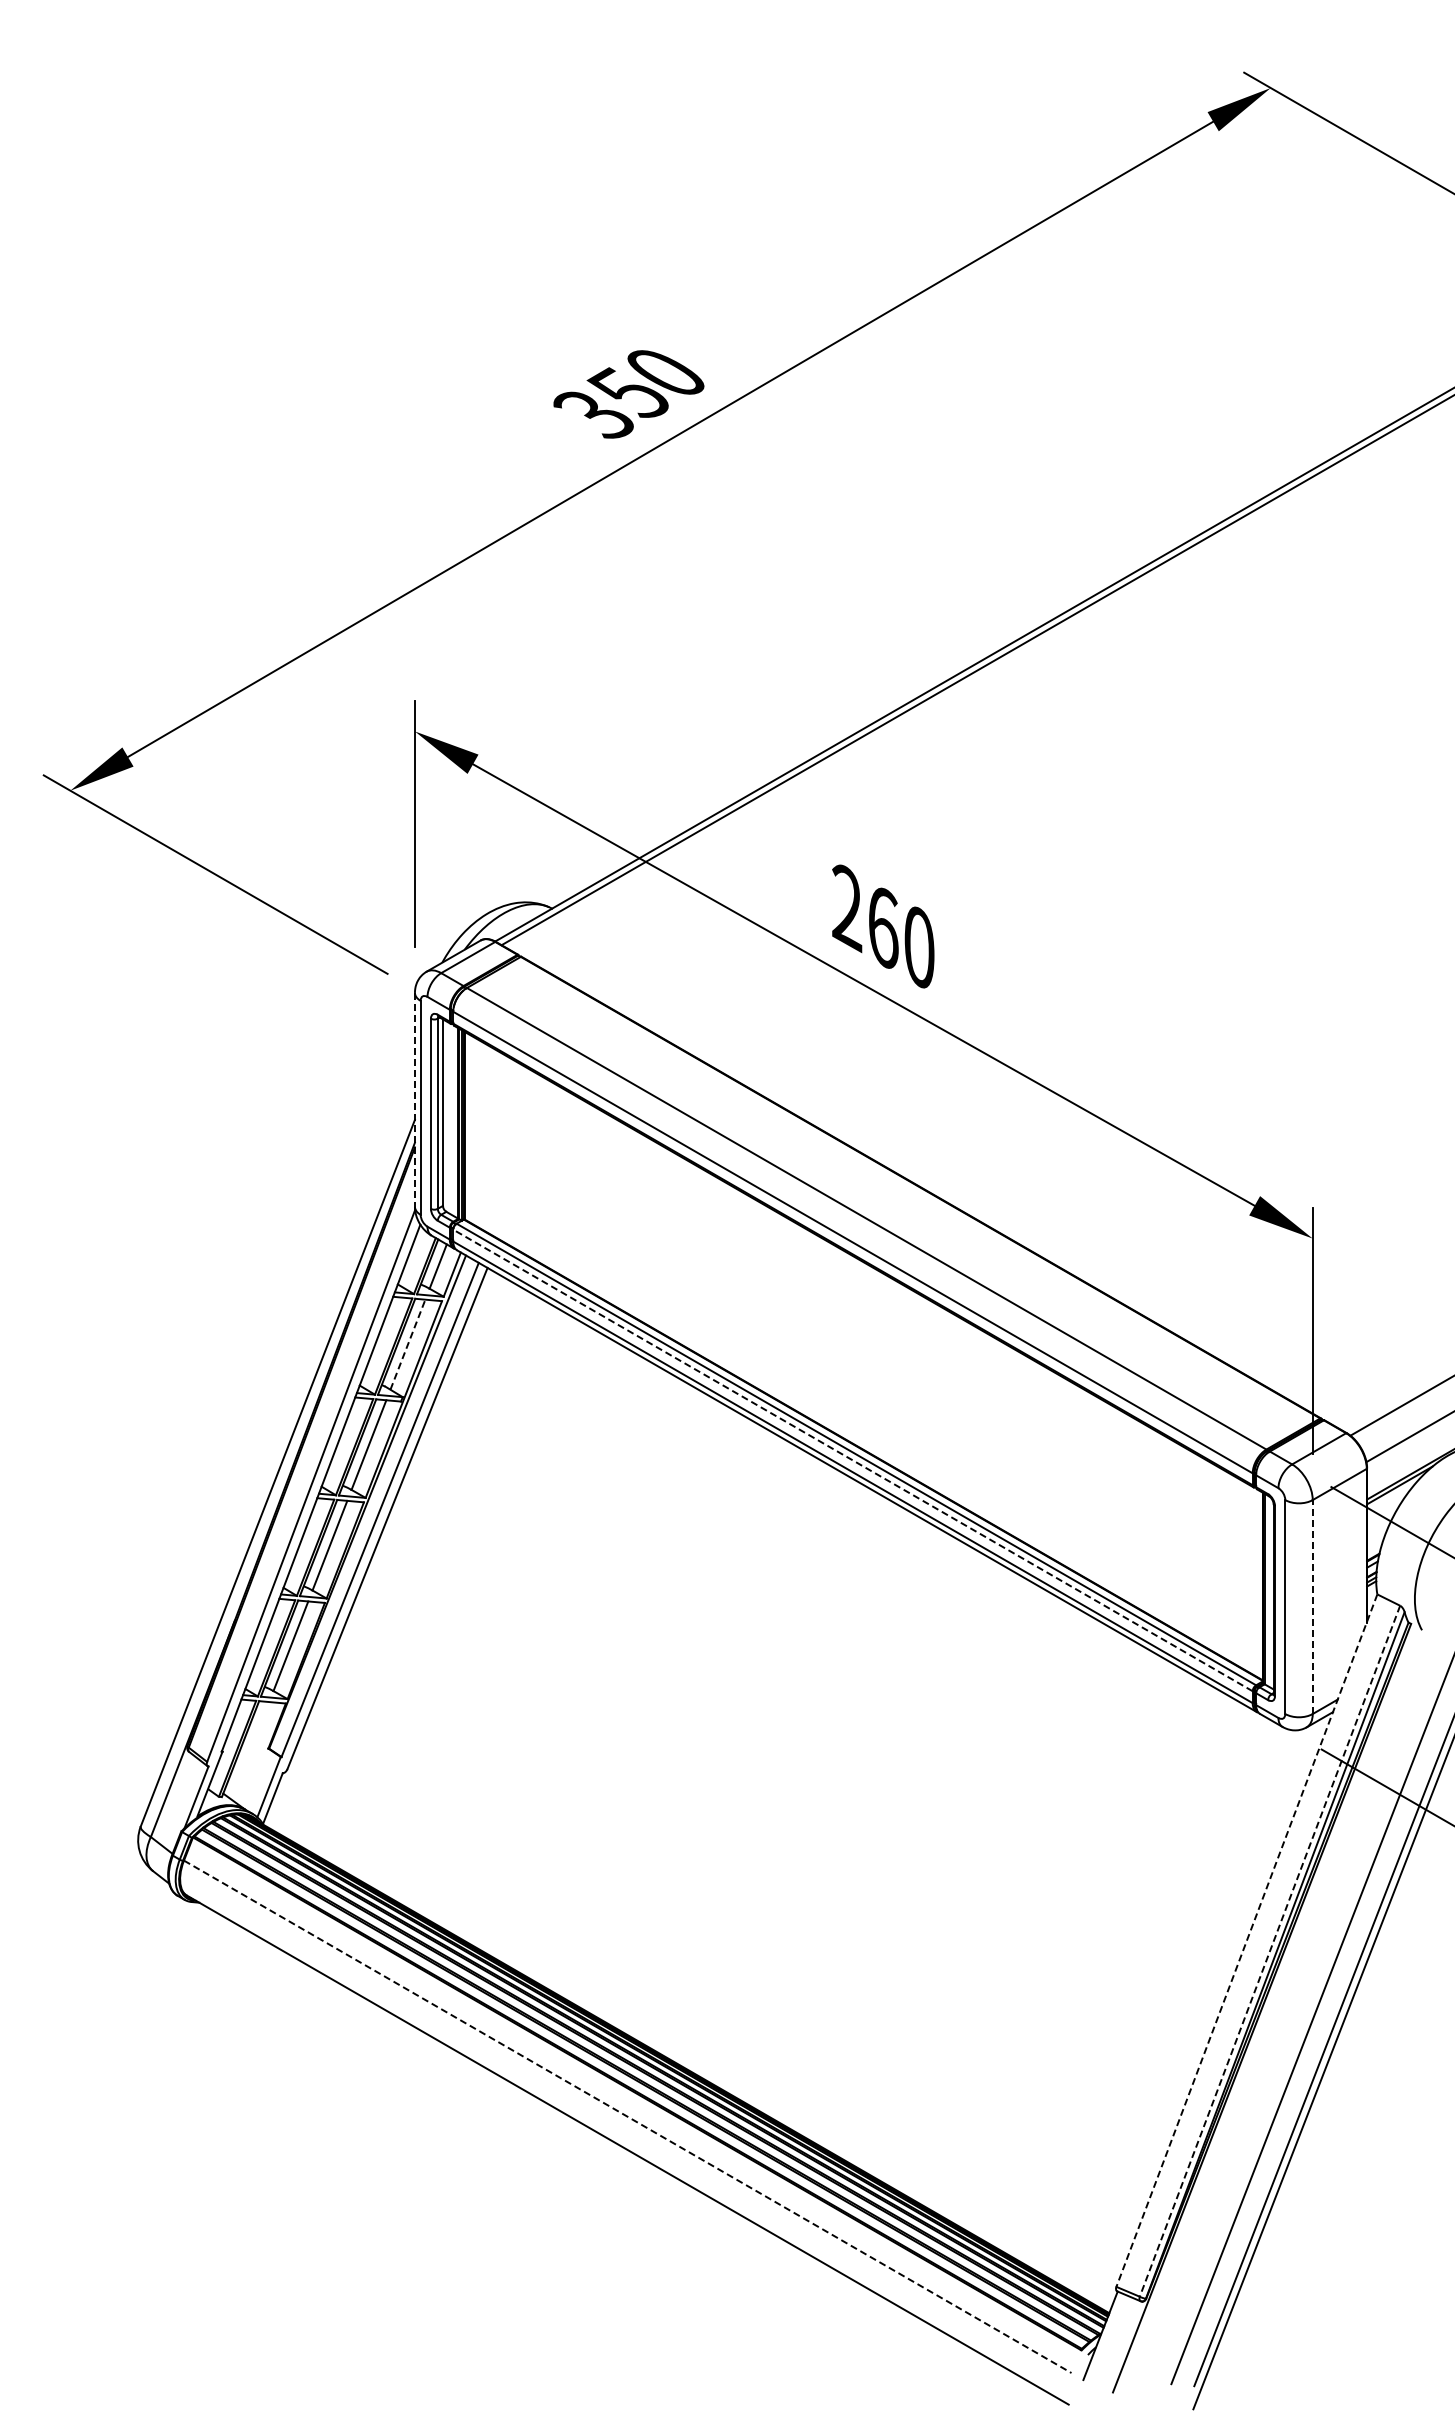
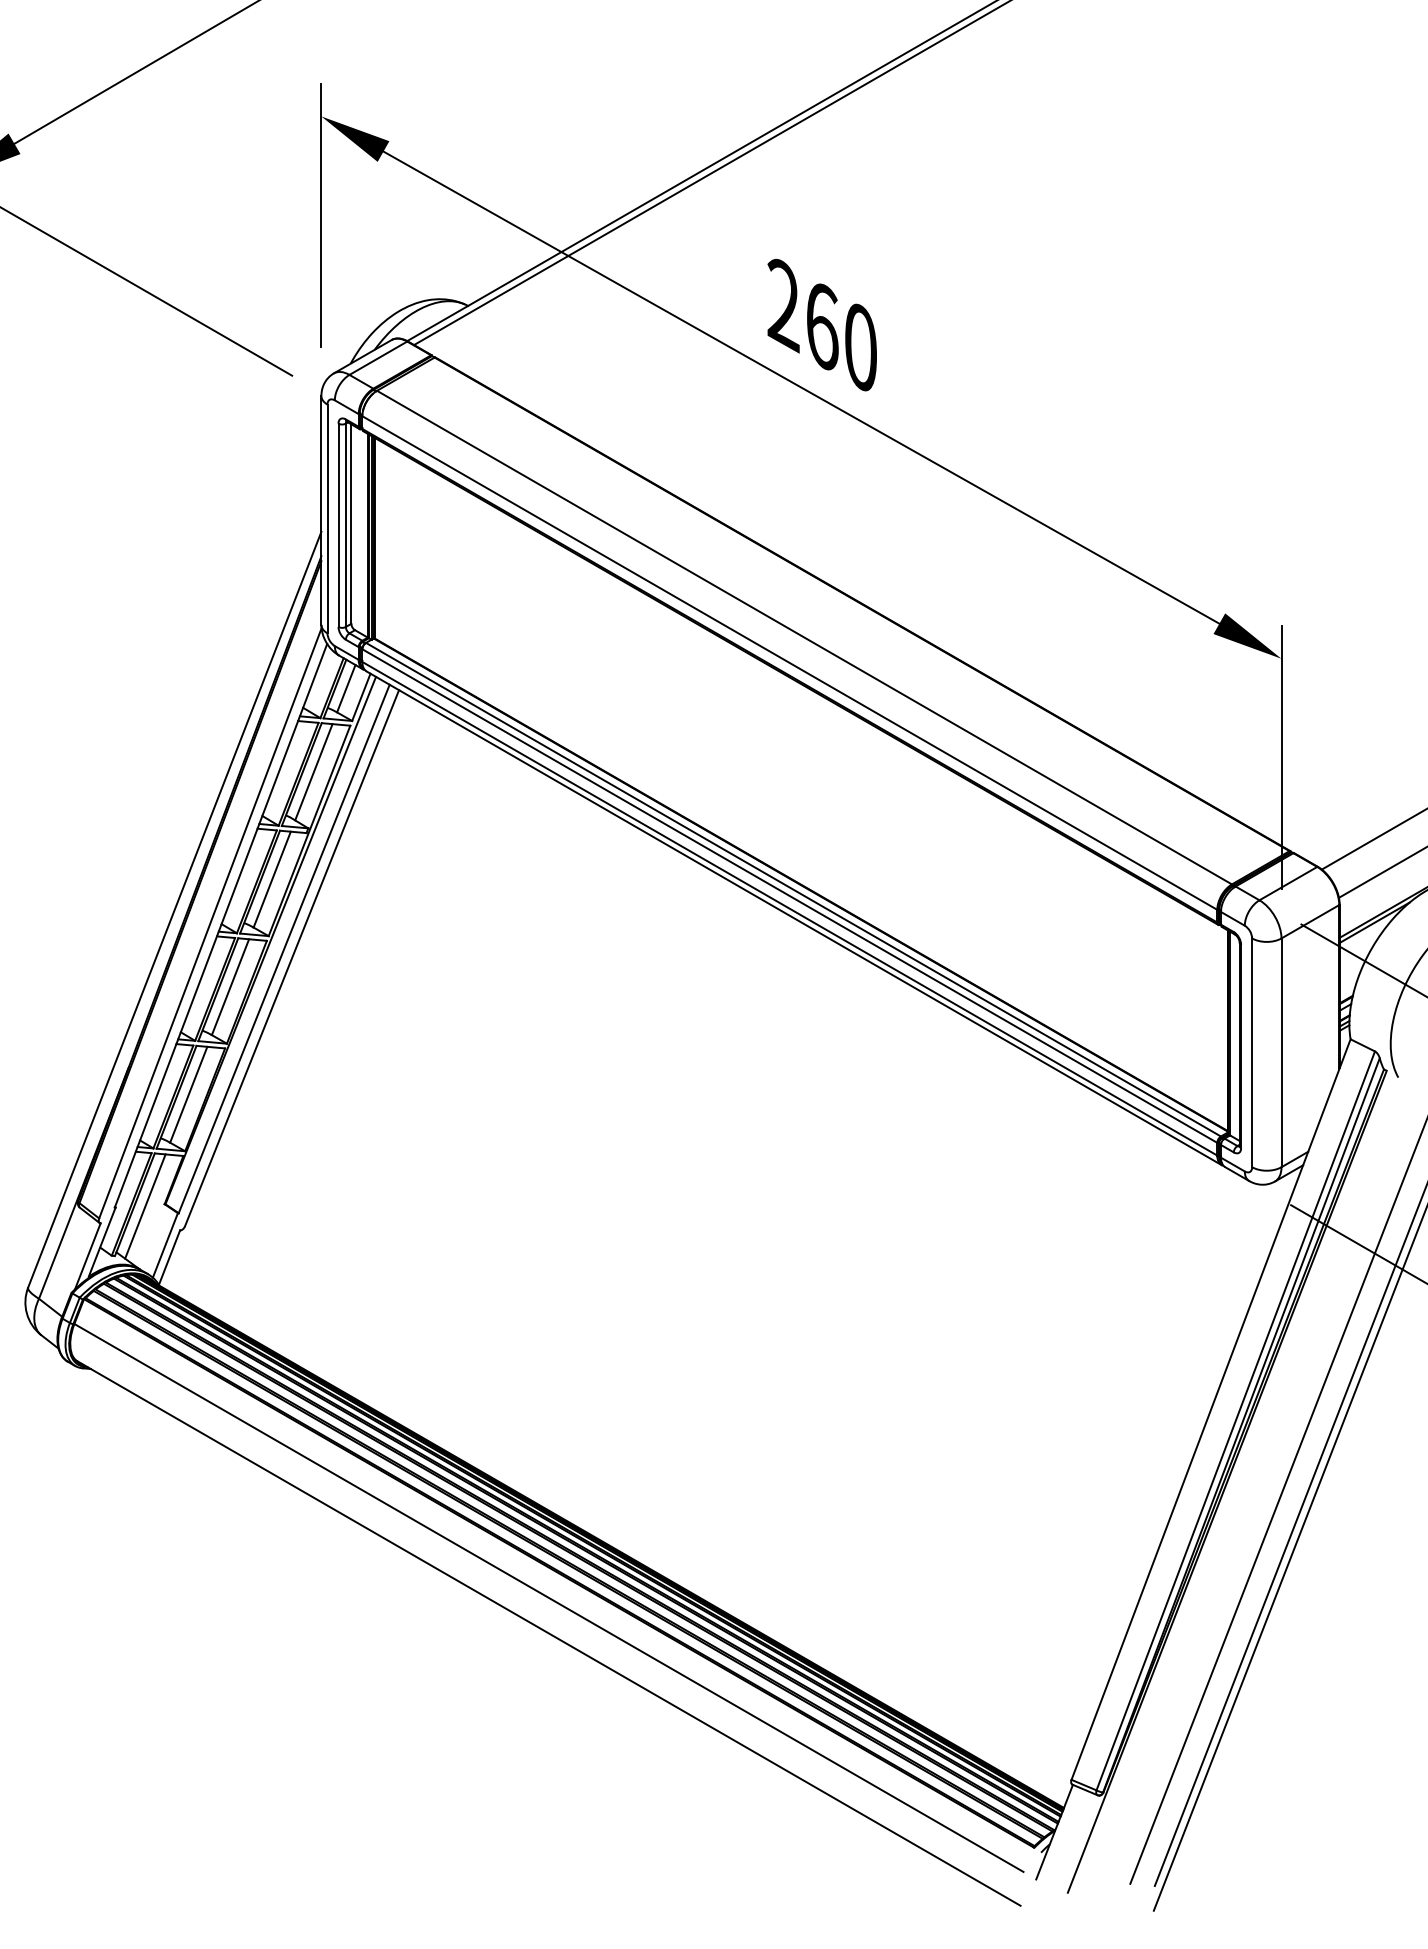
line: (414, 1099) -> (320, 510), dashed -> solid
line: (408, 1344) -> (314, 772), dashed -> solid
line: (852, 1460) -> (789, 896), dashed -> solid
line: (1312, 1607) -> (1281, 1053), dashed -> solid
line: (250, 1750) -> (145, 1206), added
line: (1246, 1940) -> (1210, 1409), dashed -> solid
line: (1269, 1951) -> (1235, 1421), dashed -> solid
line: (628, 2117) -> (549, 1598), dashed -> solid

